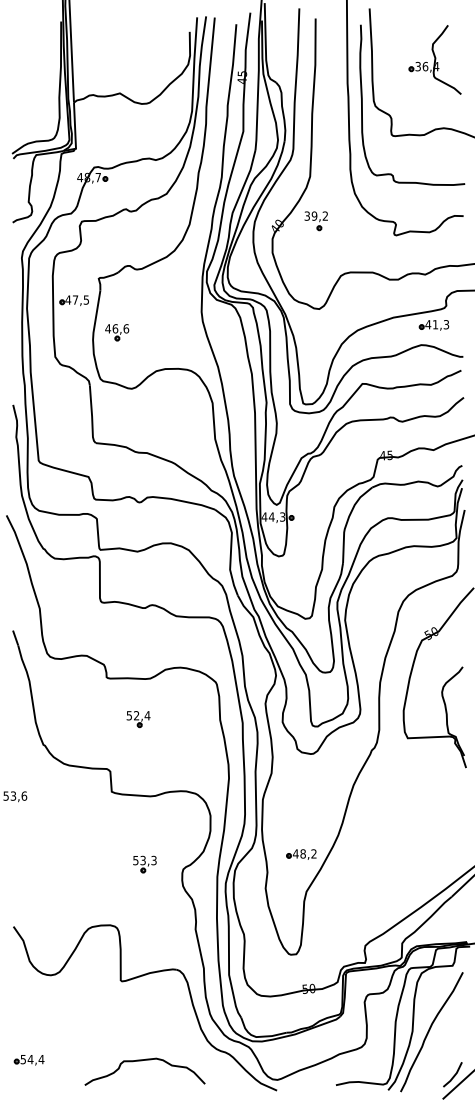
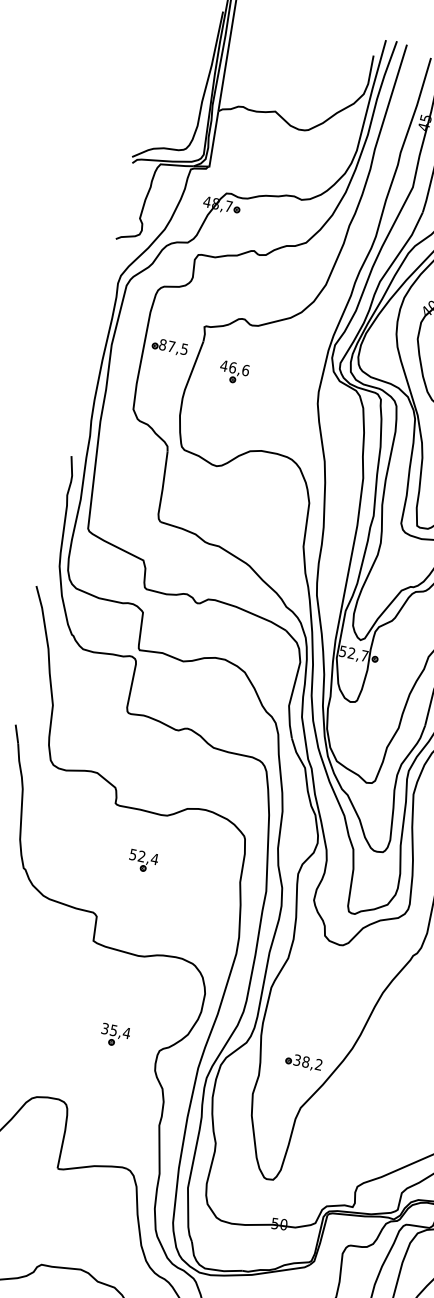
text: (67, 299) -> (162, 344), 47,5 -> 87,5
part: (117, 332) -> (234, 372), moved
text: (273, 516) -> (353, 653), 44,3 -> 52,7
text: (295, 853) -> (296, 1059), 48,2 -> 38,2
text: (144, 860) -> (115, 1030), 53,3 -> 35,4

